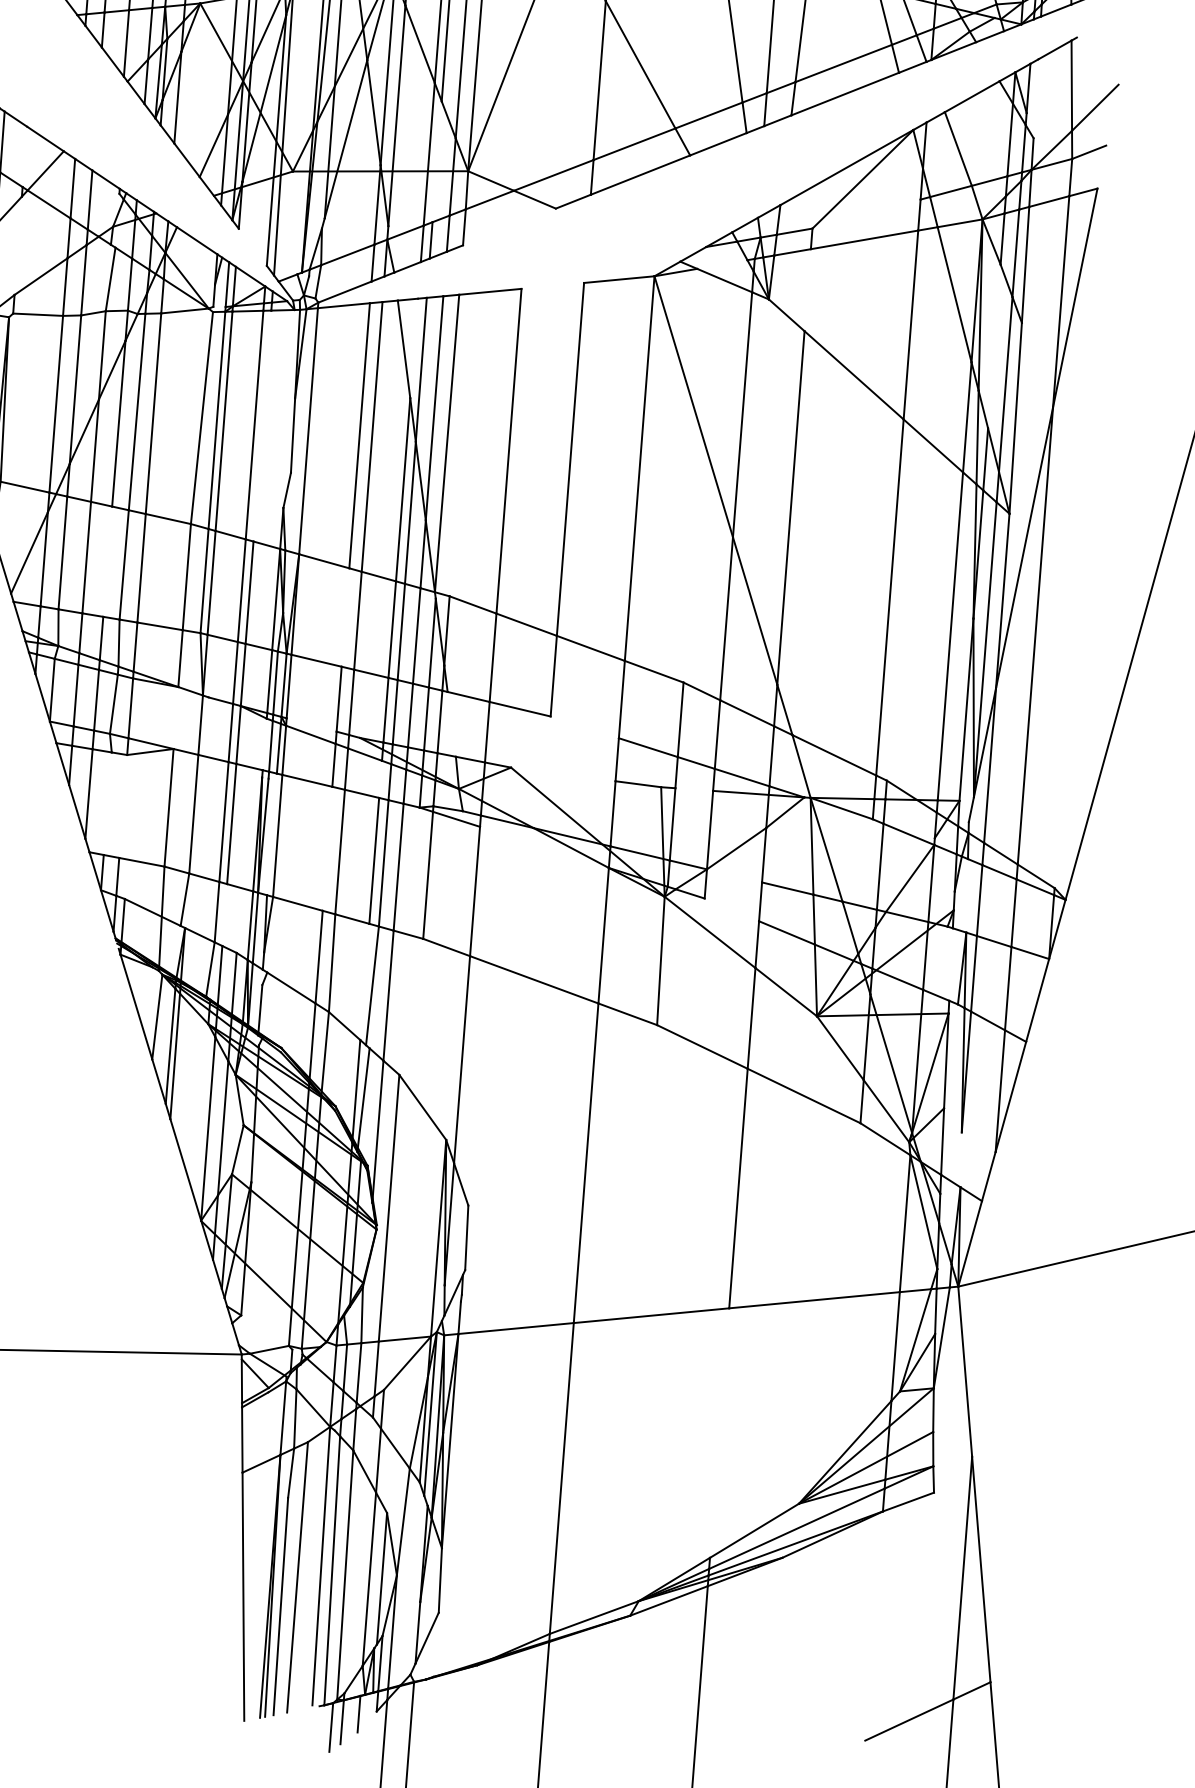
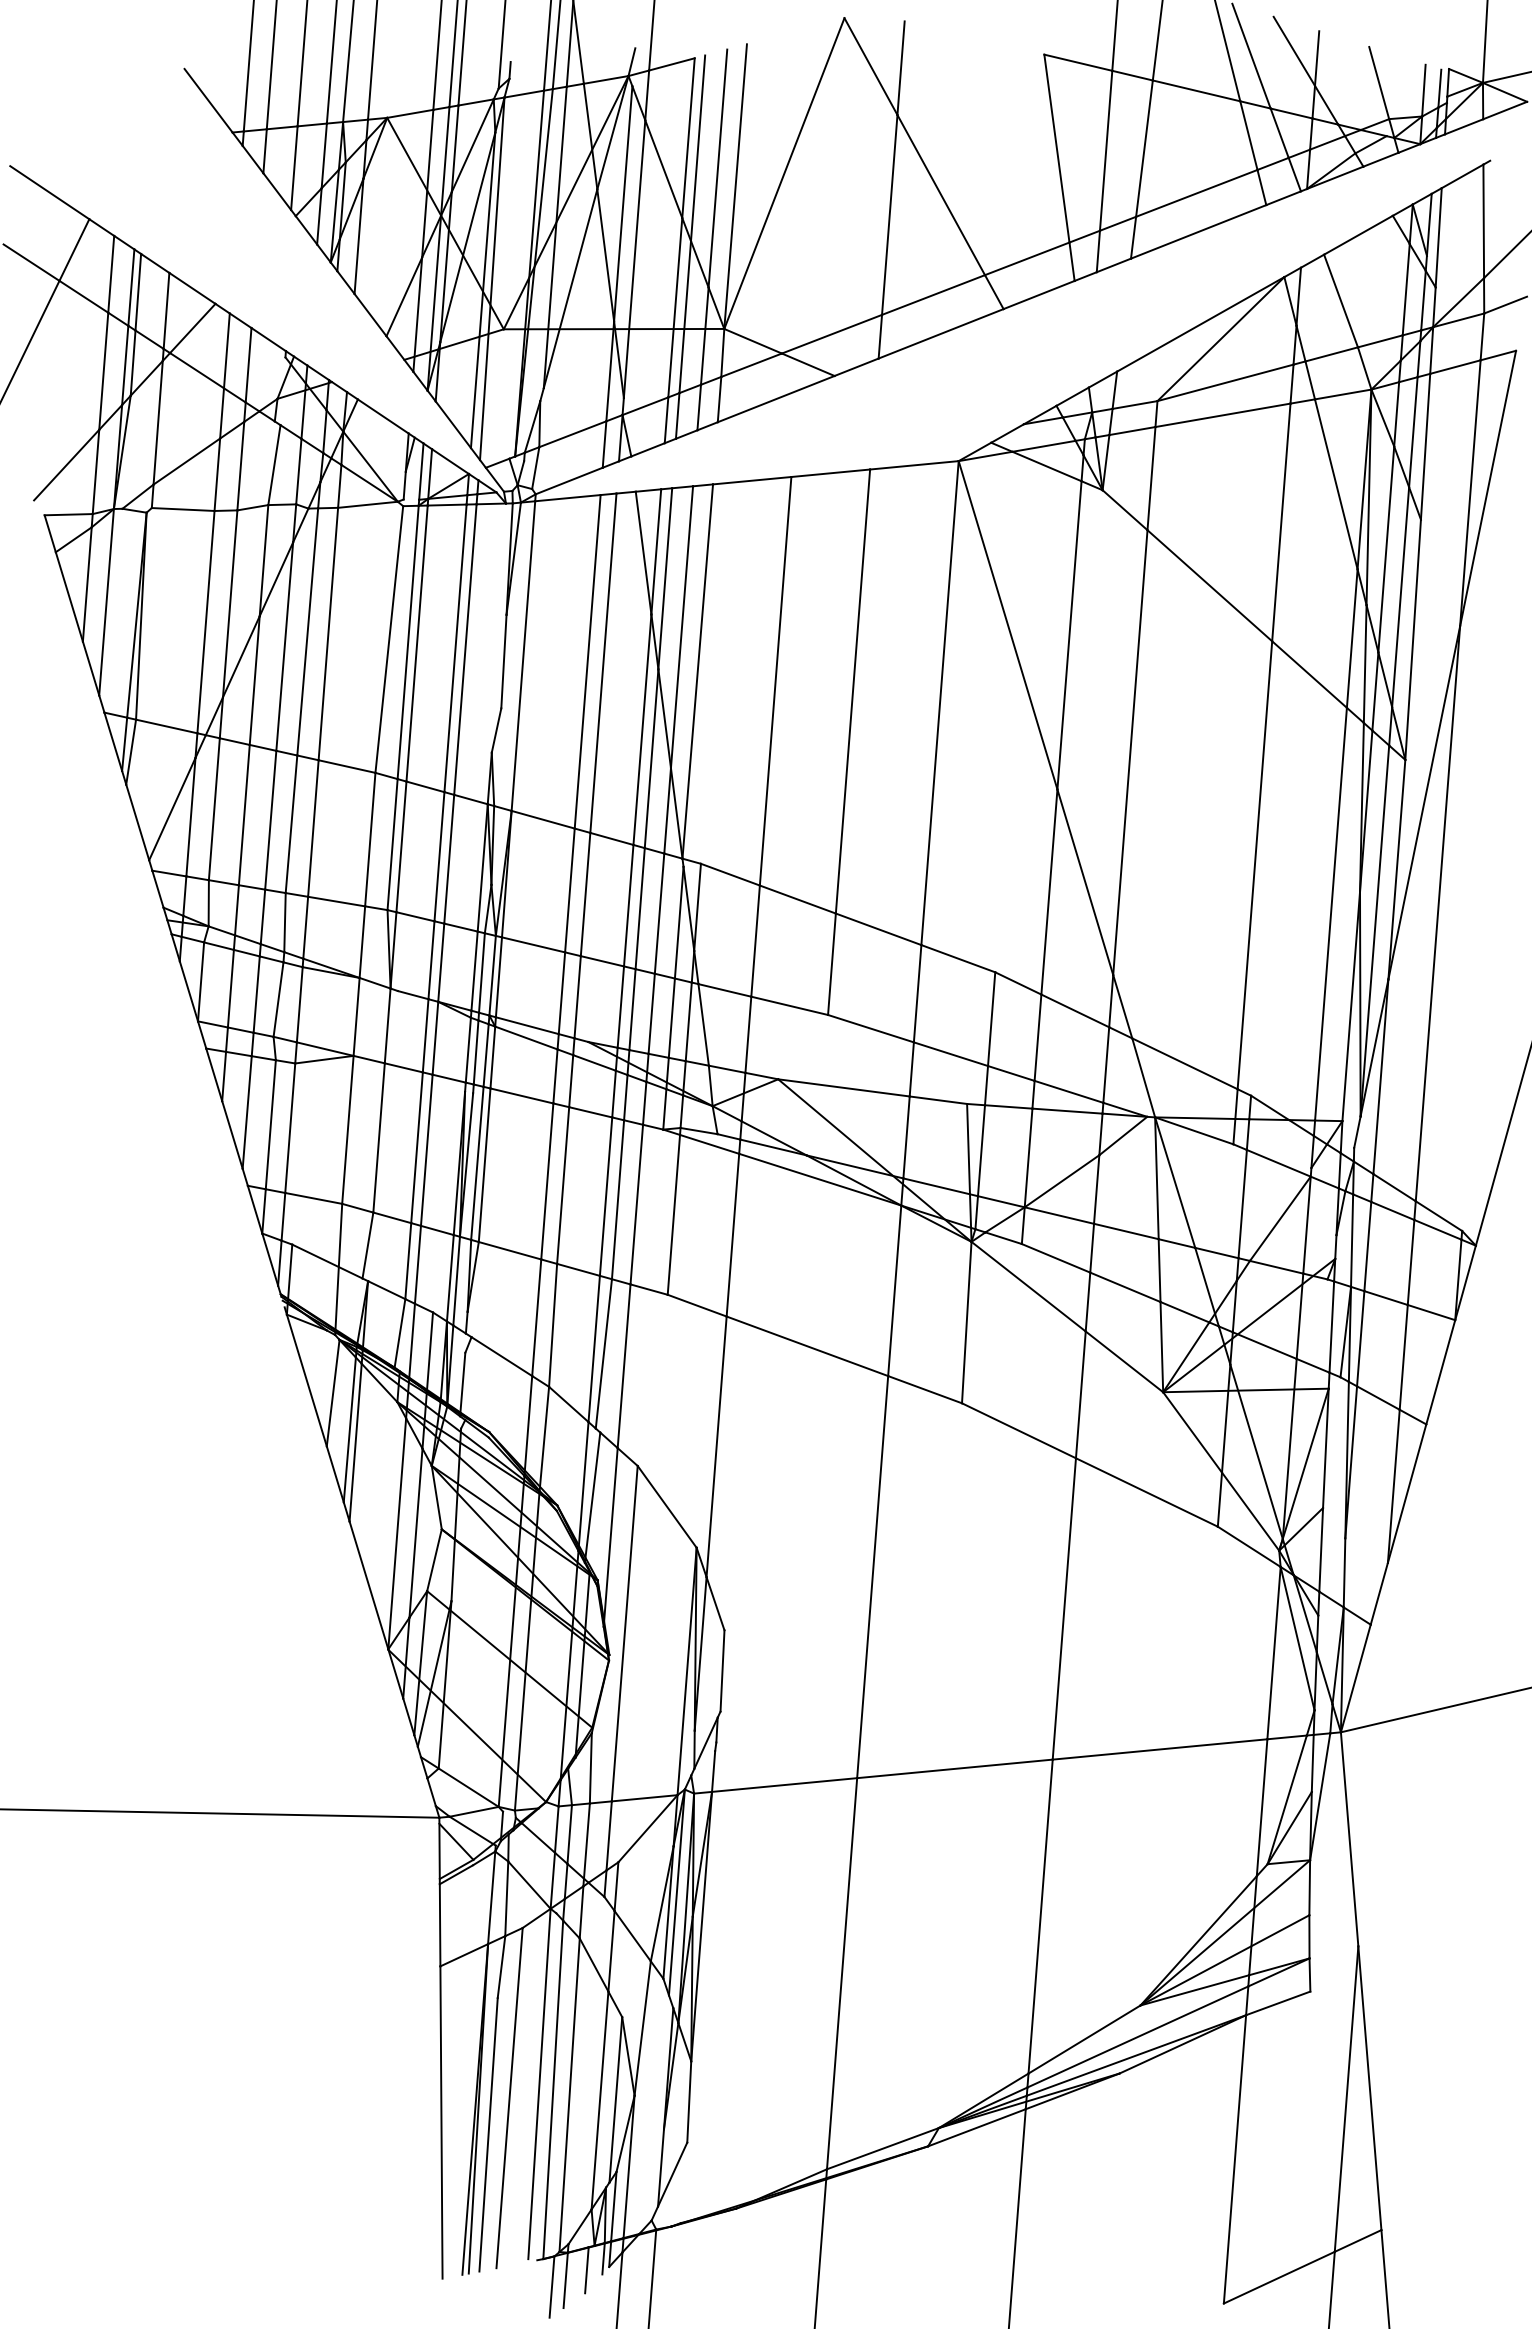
line: (1035, 98) -> (1438, 237), added
line: (24, 156) -> (166, 310), added
line: (437, 162) -> (685, 317), added
line: (866, 213) -> (1225, 382), added
line: (508, 226) -> (775, 398), added
line: (17, 245) -> (157, 422), added
line: (252, 247) -> (452, 424), added
line: (721, 263) -> (1043, 445), added
line: (552, 286) -> (830, 473), added
line: (807, 290) -> (1151, 478), added
line: (994, 346) -> (1386, 549), added
line: (414, 348) -> (656, 551), added
line: (262, 426) -> (465, 649), added
line: (107, 561) -> (270, 819), added
line: (345, 617) -> (569, 890), added
line: (175, 717) -> (356, 1016), added
line: (310, 724) -> (526, 1025), added
line: (451, 724) -> (703, 1024), added
line: (584, 727) -> (870, 1028), added
line: (264, 743) -> (467, 1049), added
line: (562, 774) -> (843, 1087), added
line: (380, 778) -> (613, 1093), added
line: (694, 789) -> (1008, 1106), added
line: (107, 803) -> (270, 1124), added
line: (123, 805) -> (290, 1127), added
line: (272, 833) -> (477, 1162), added
line: (544, 847) -> (820, 1179), added
line: (327, 848) -> (547, 1181), added
line: (734, 875) -> (1059, 1215), added
line: (967, 895) -> (1352, 1240), added
line: (731, 910) -> (1055, 1258), added
line: (224, 914) -> (417, 1264), added
line: (950, 964) -> (1331, 1326), added
line: (364, 981) -> (593, 1348), added
line: (961, 1159) -> (1344, 1572), added
line: (264, 1330) -> (468, 1787), added
line: (719, 1433) -> (1040, 1916), added
line: (873, 1626) -> (1234, 2159), added
line: (372, 1704) -> (603, 2258), added

